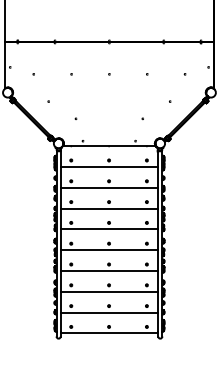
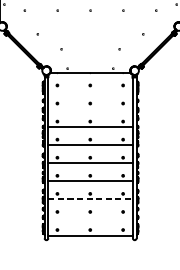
line: (109, 166) -> (90, 90), removed
line: (109, 187) -> (90, 108), removed
line: (109, 291) -> (90, 199), solid -> dashed
line: (109, 312) -> (90, 217), removed

